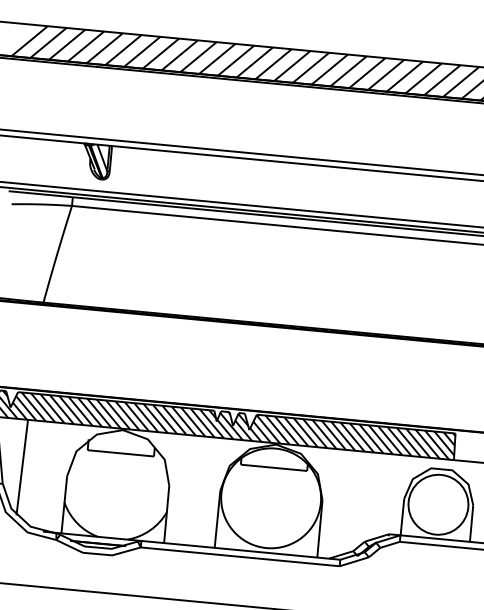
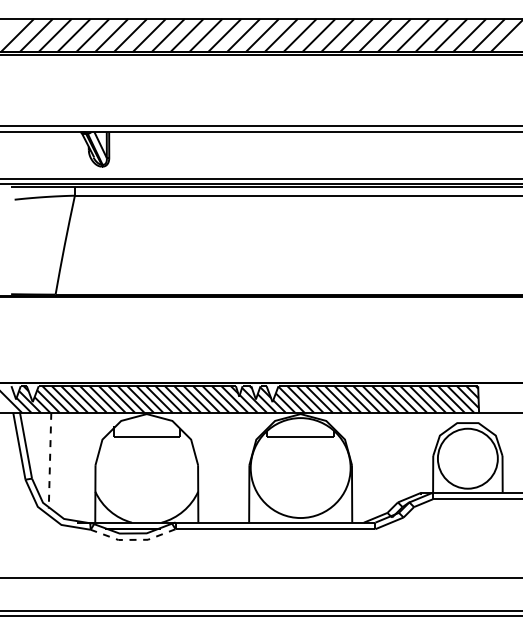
line: (22, 468) -> (50, 461), solid -> dashed
line: (97, 553) -> (133, 539), solid -> dashed

